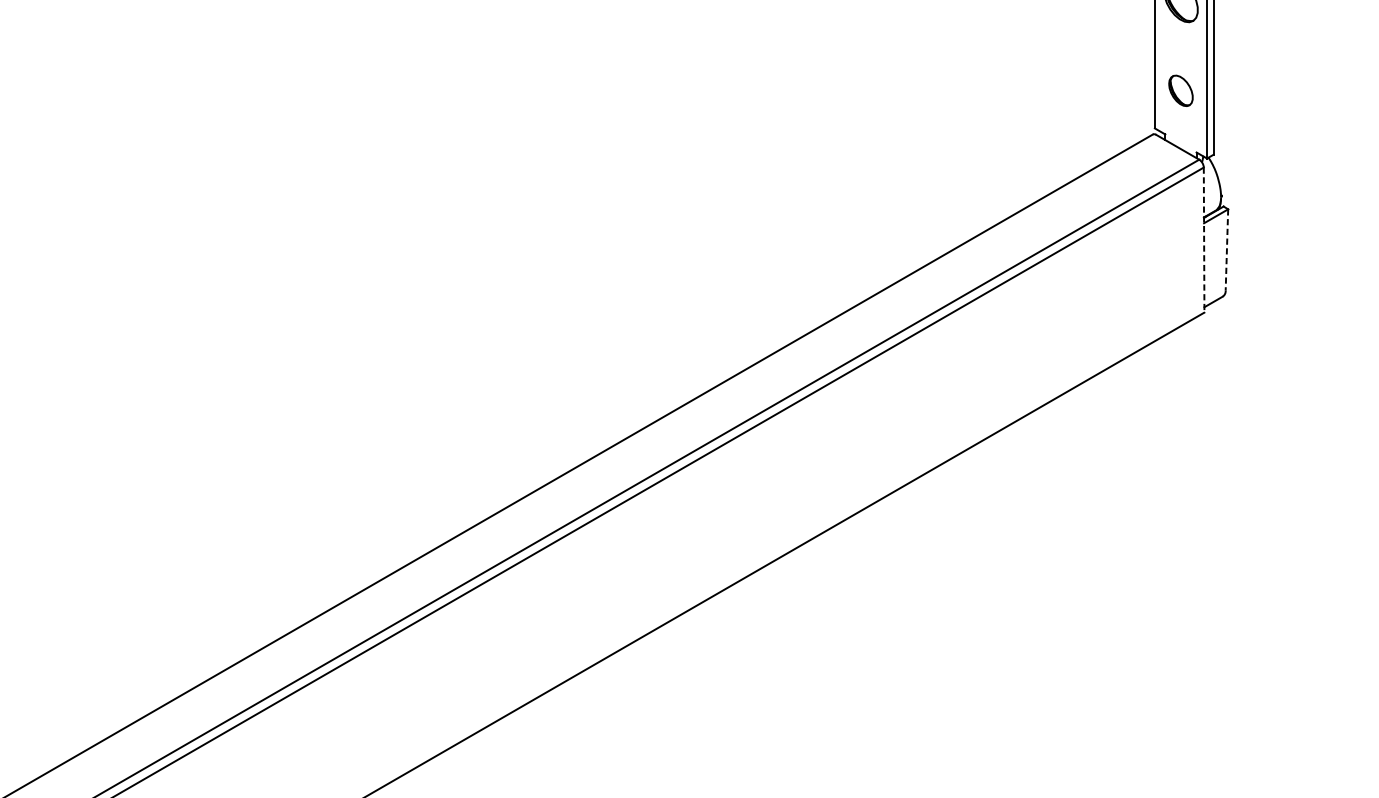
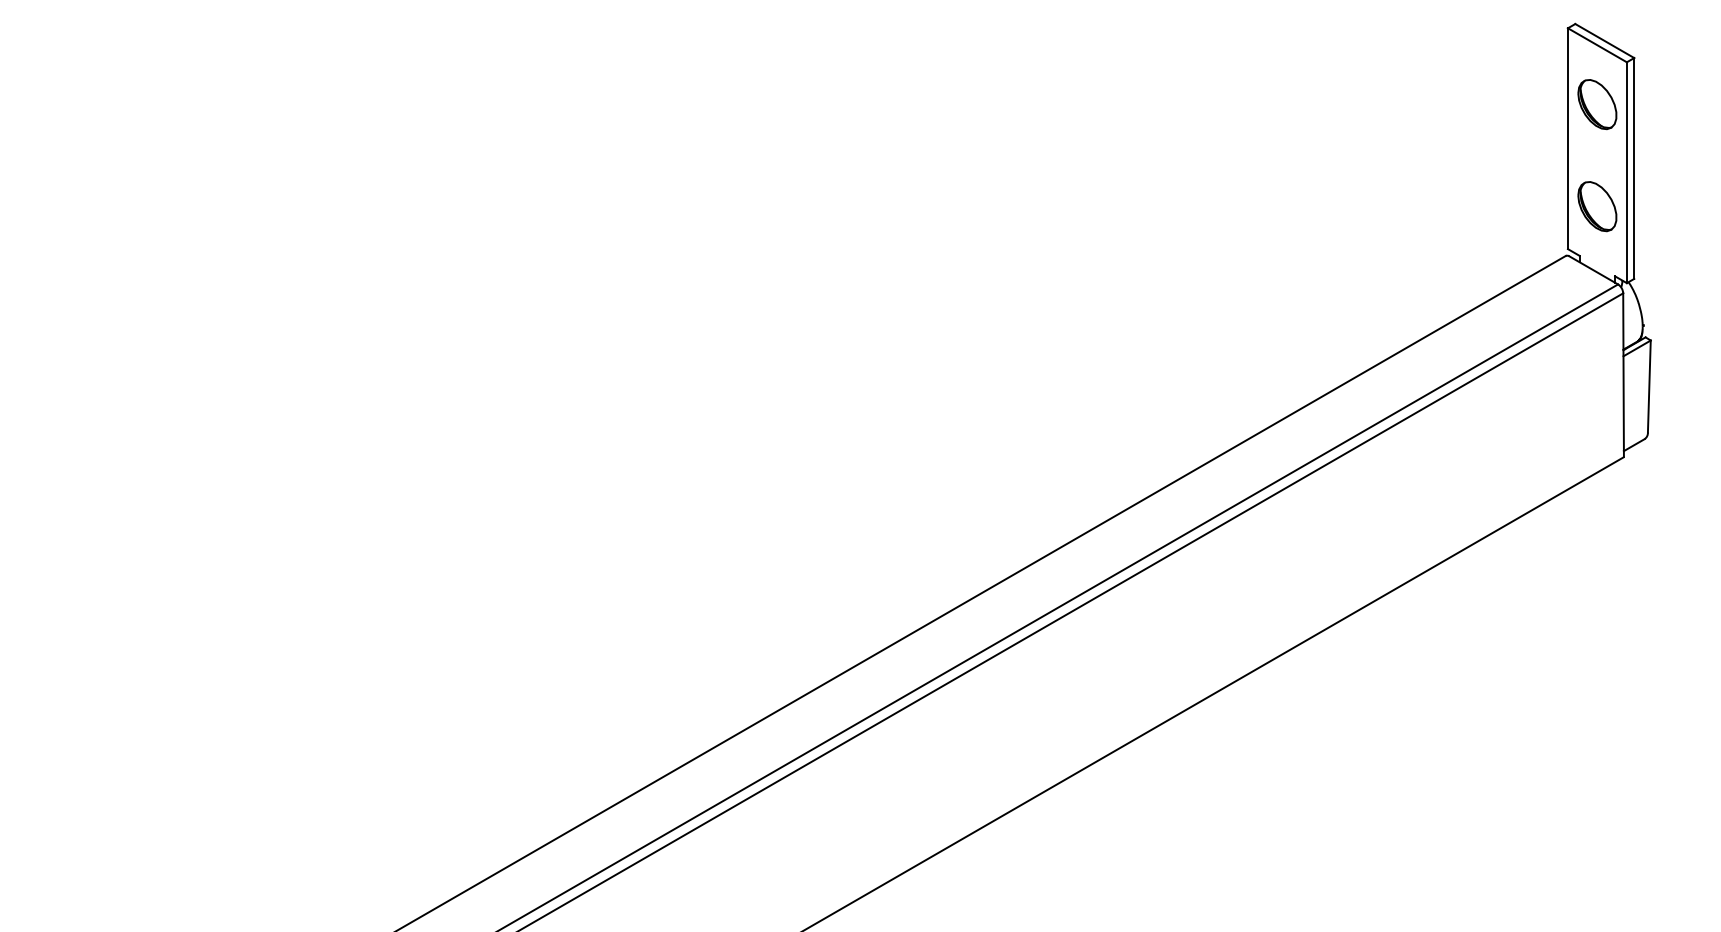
part: (1181, 90) -> (1597, 206), size x1.43
line: (1204, 239) -> (1623, 374), dashed -> solid
line: (1227, 250) -> (1649, 386), dashed -> solid

